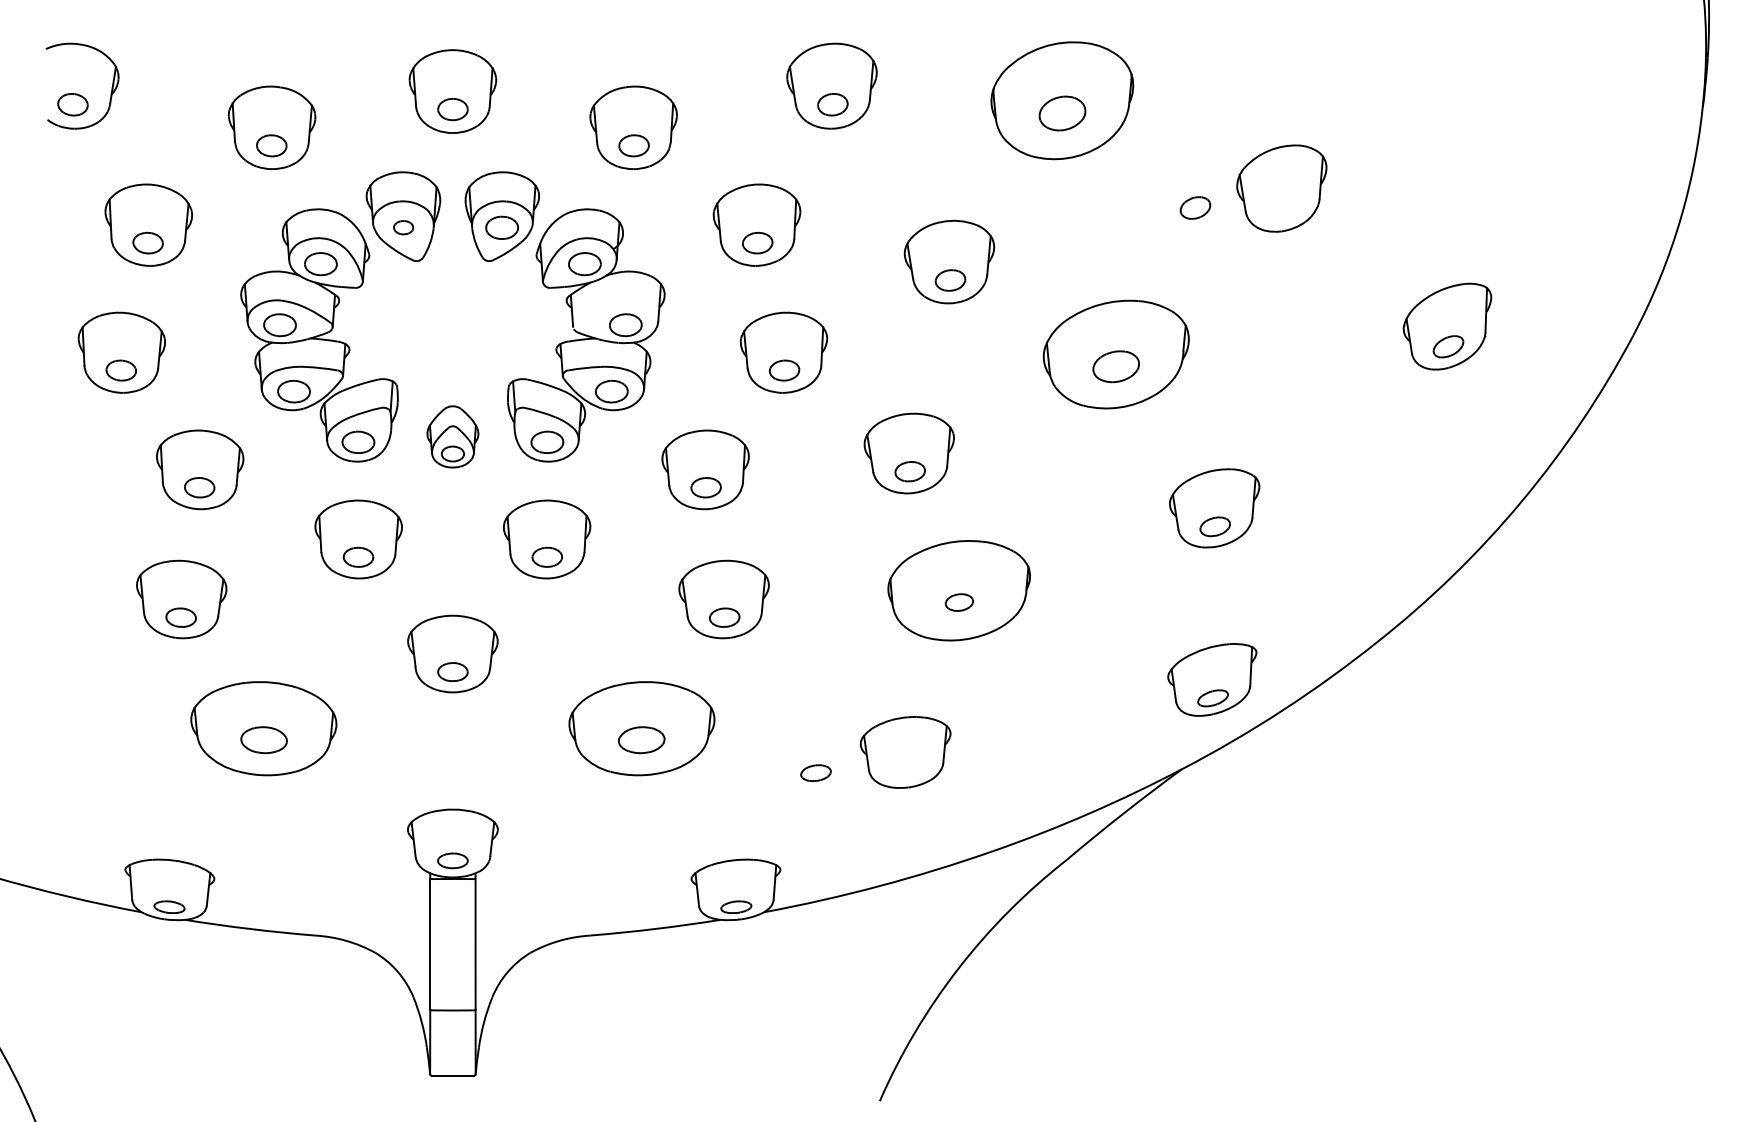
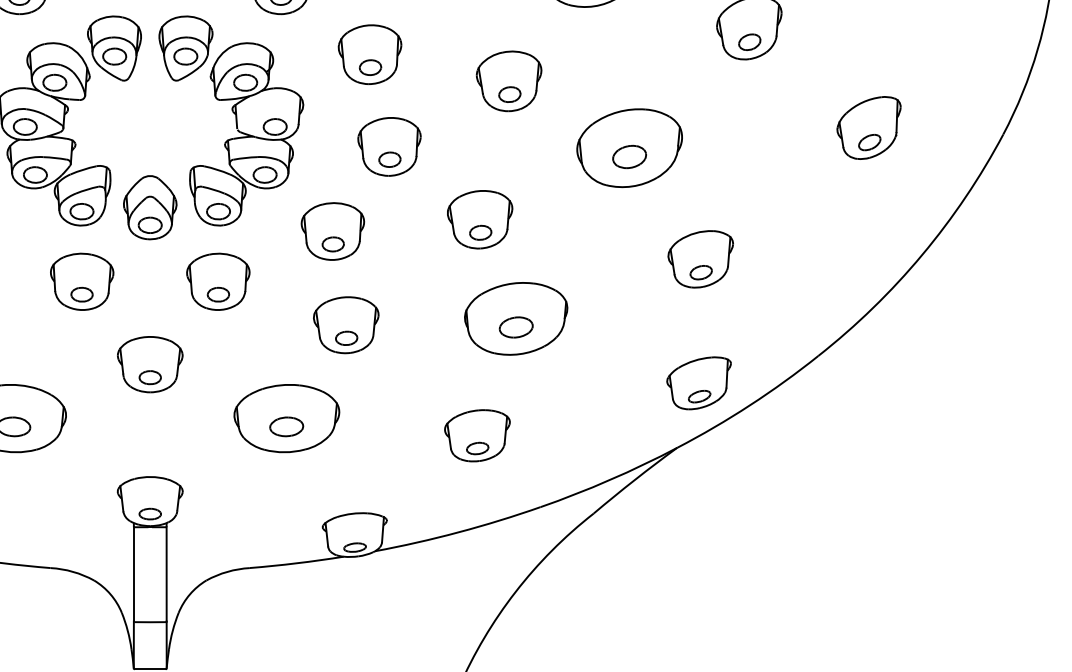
part: (1195, 207) -> (749, 41), moved
part: (403, 227) -> (114, 56), size x1.67
part: (452, 436) -> (149, 207), size x1.43
part: (959, 602) -> (516, 327), size x1.67
part: (815, 772) -> (477, 448), moved

